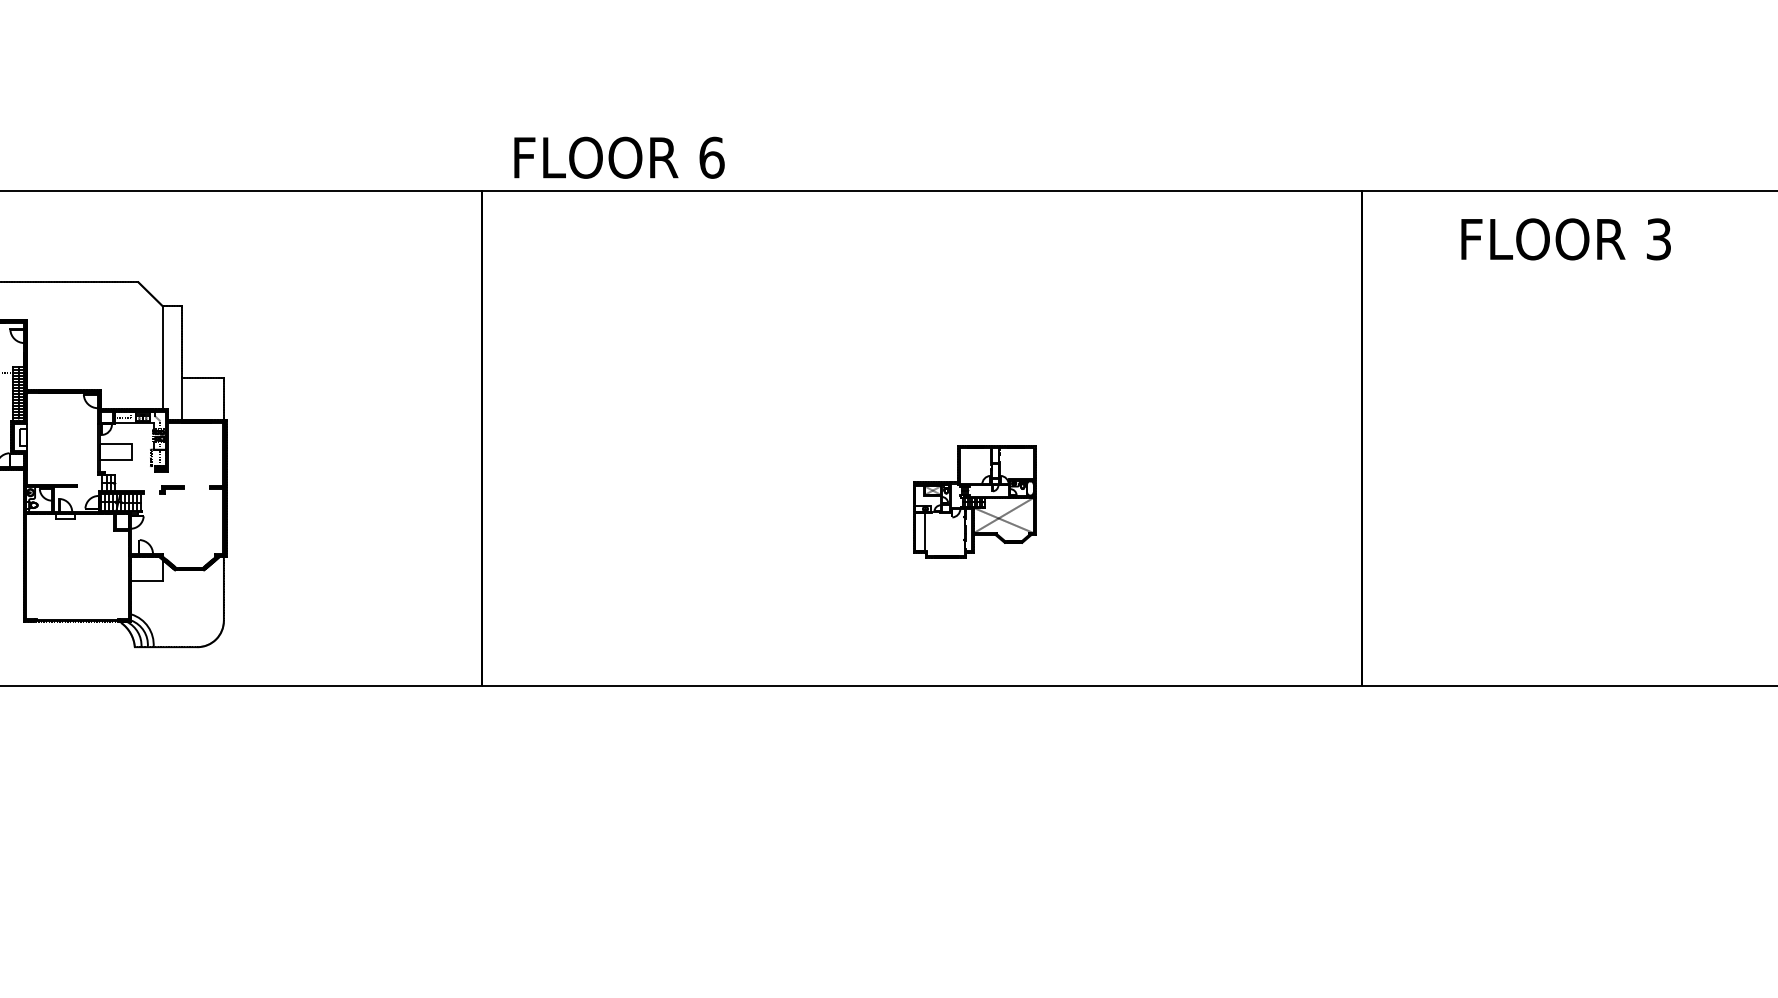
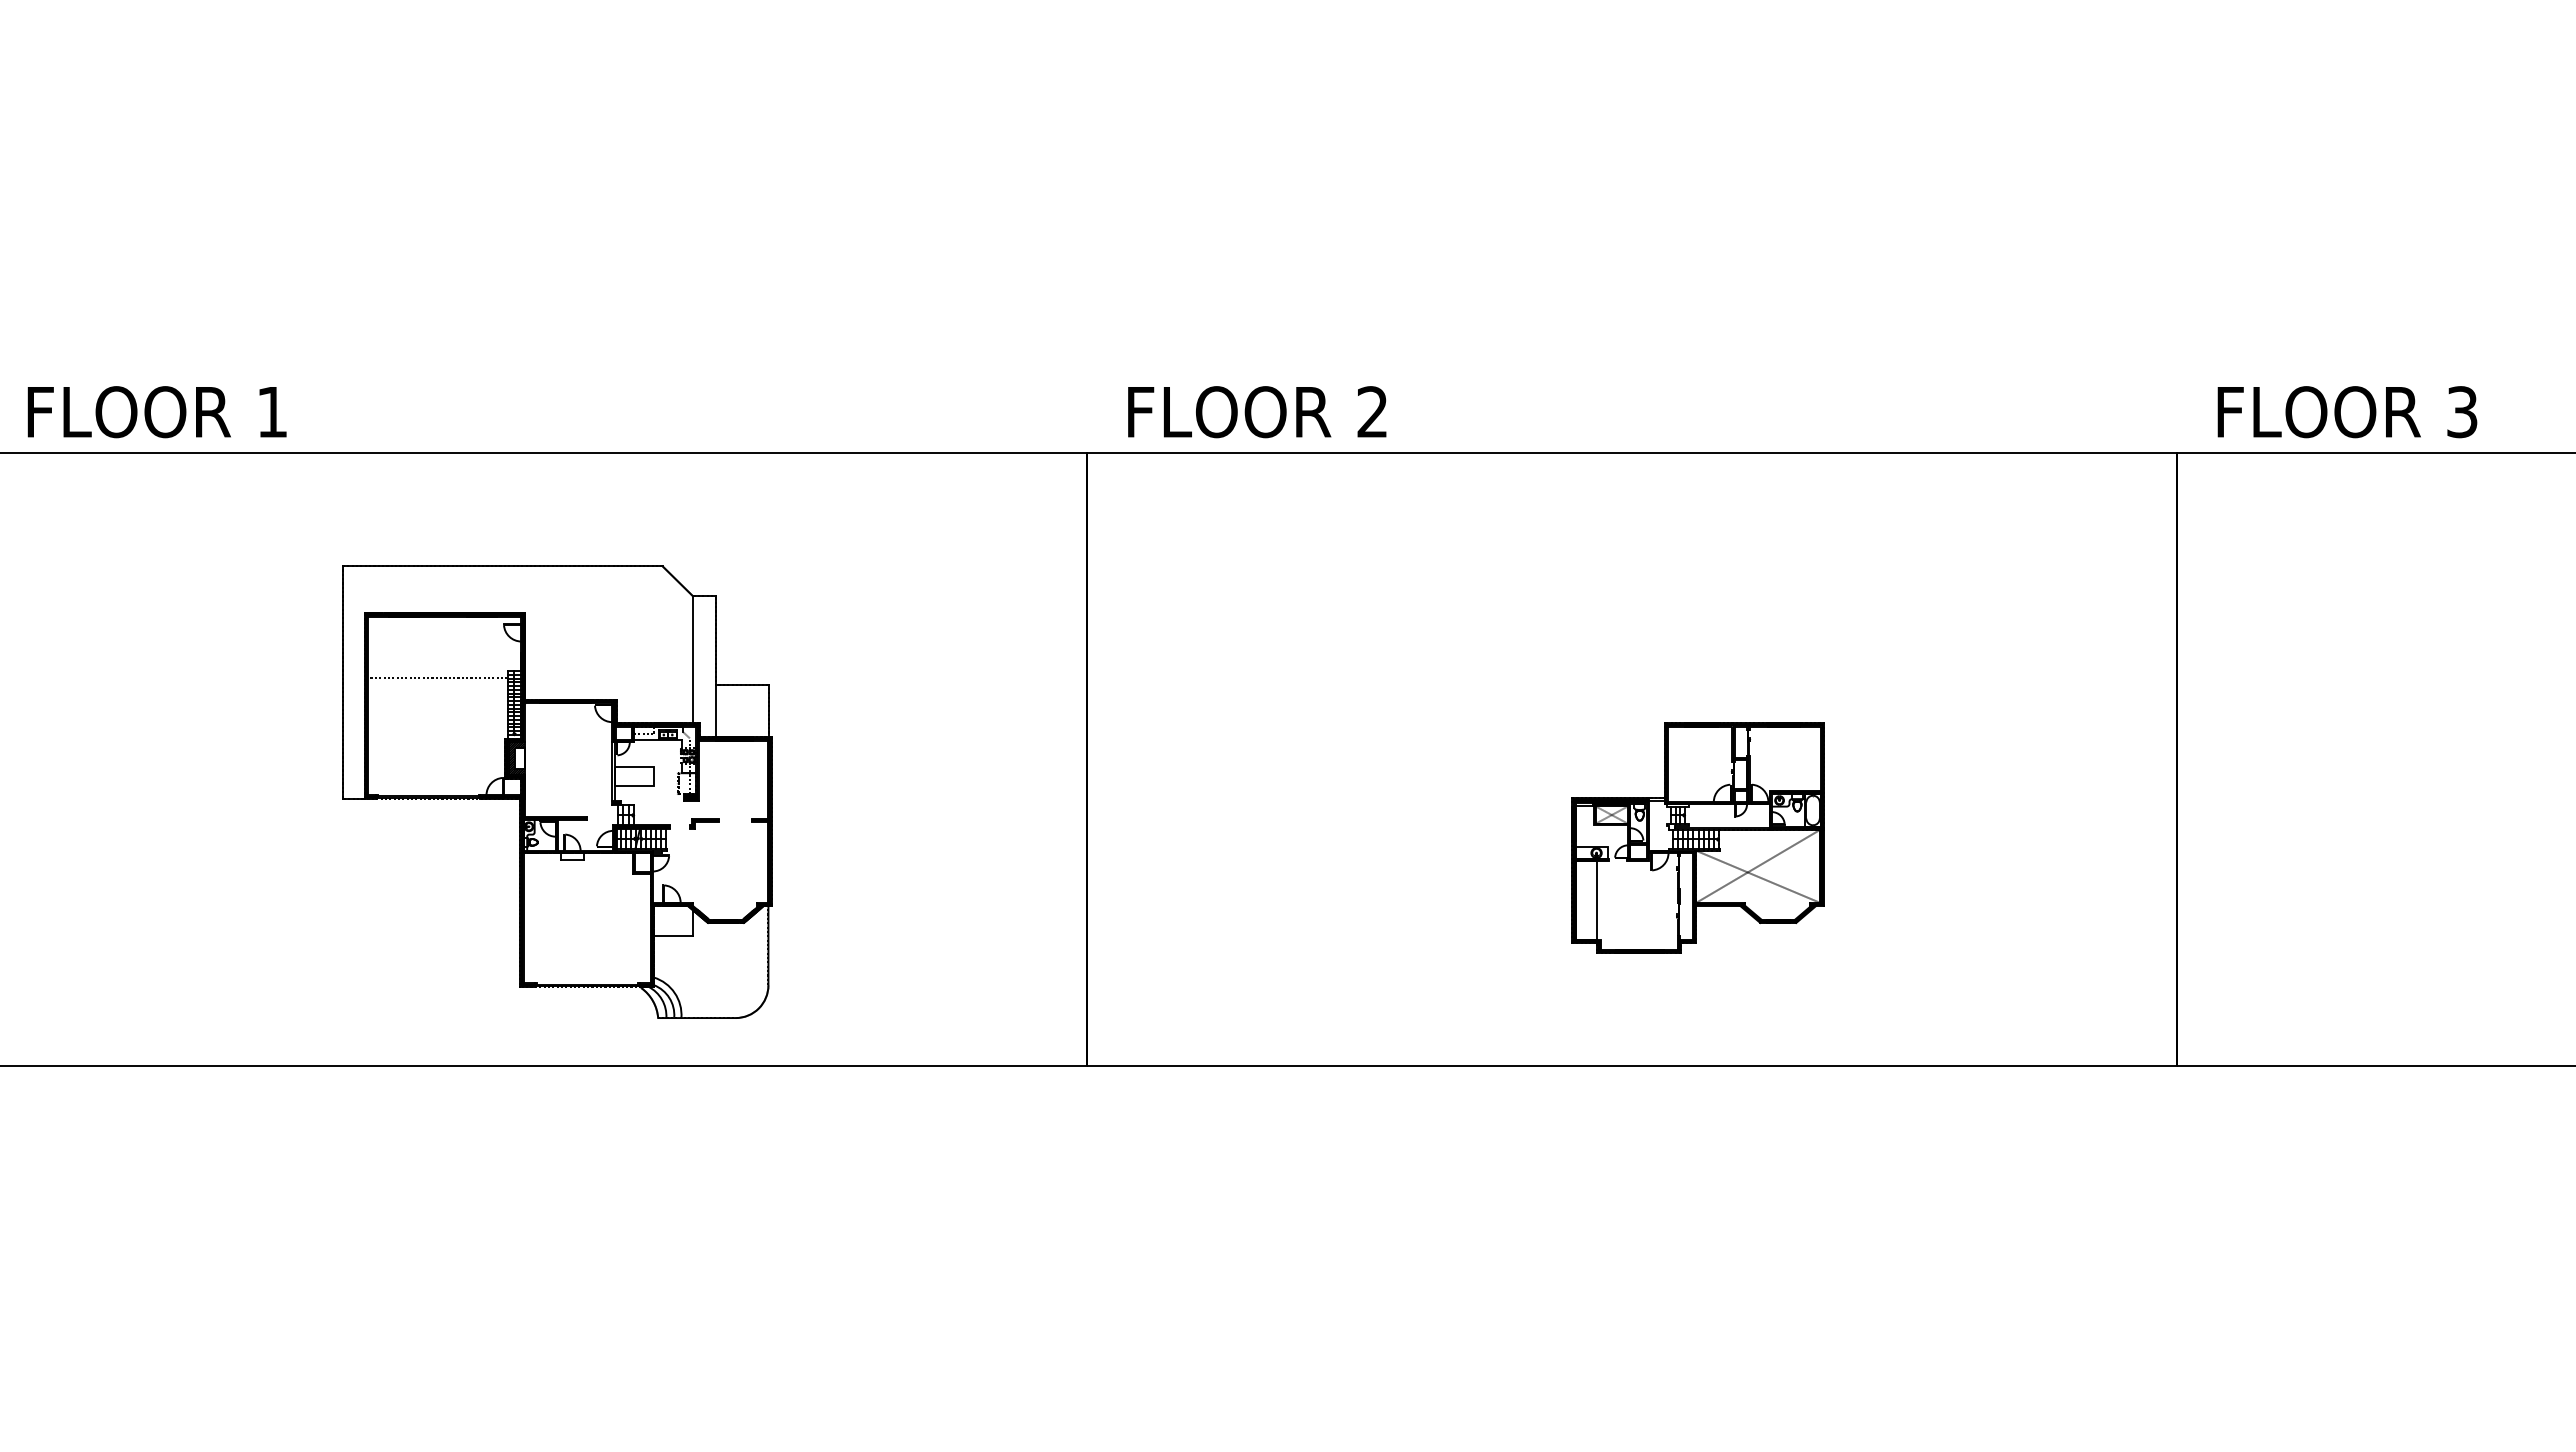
text: (711, 158) -> (1372, 412), 6 -> 2
text: (1566, 239) -> (2347, 412), moved
hatch: (20, 437) -> (516, 758), added
part: (974, 501) -> (1697, 837), size x1.67

